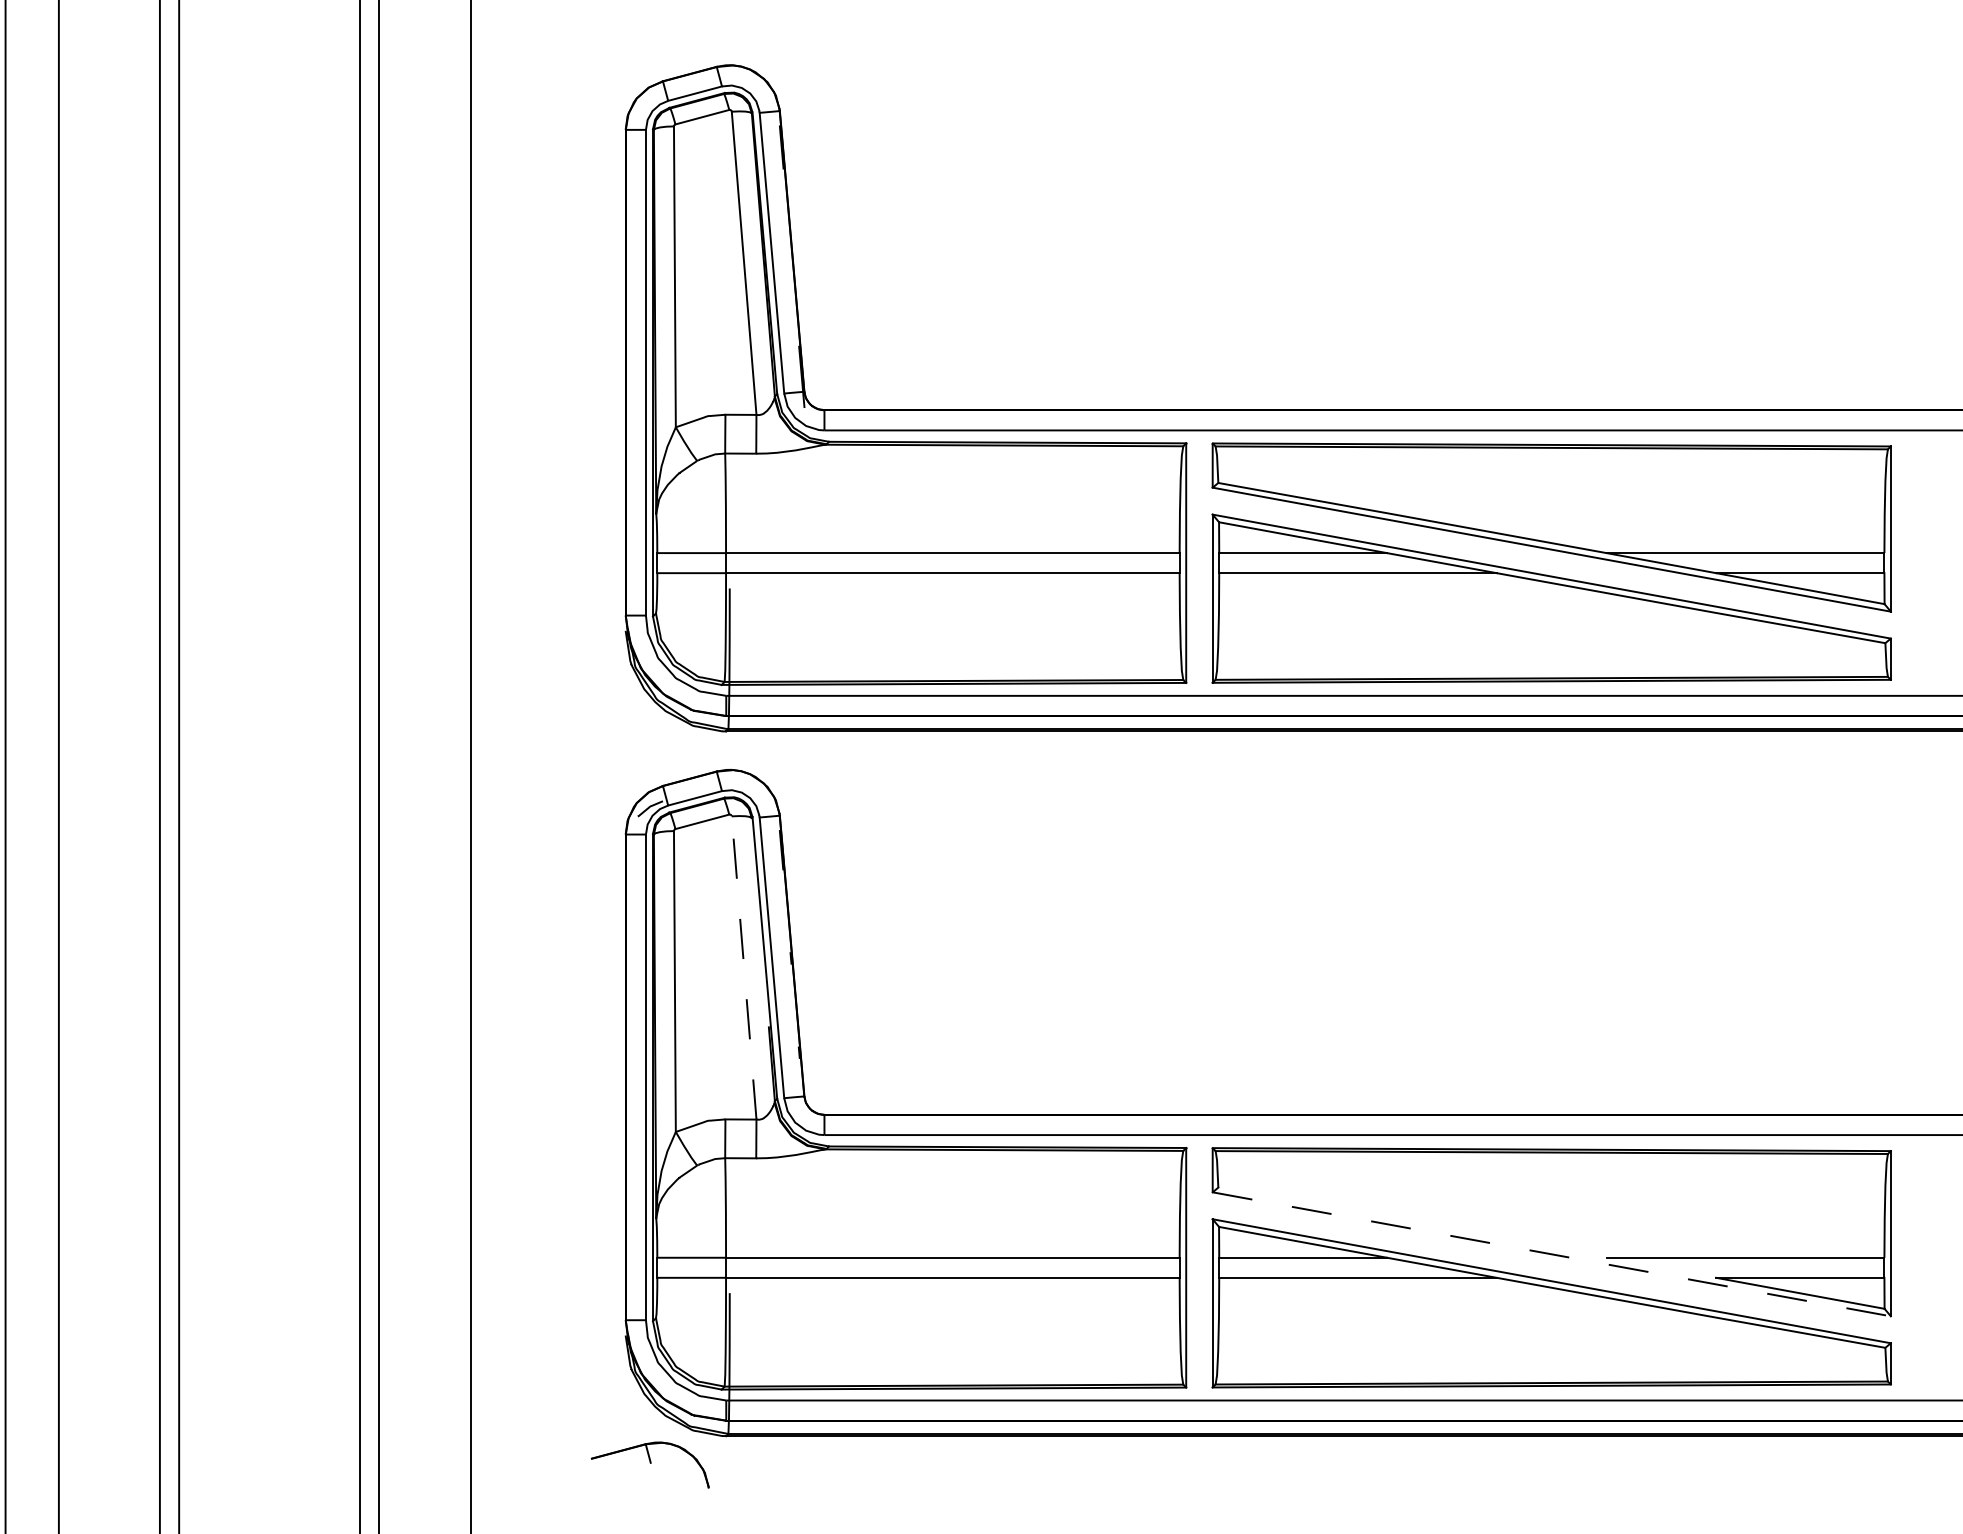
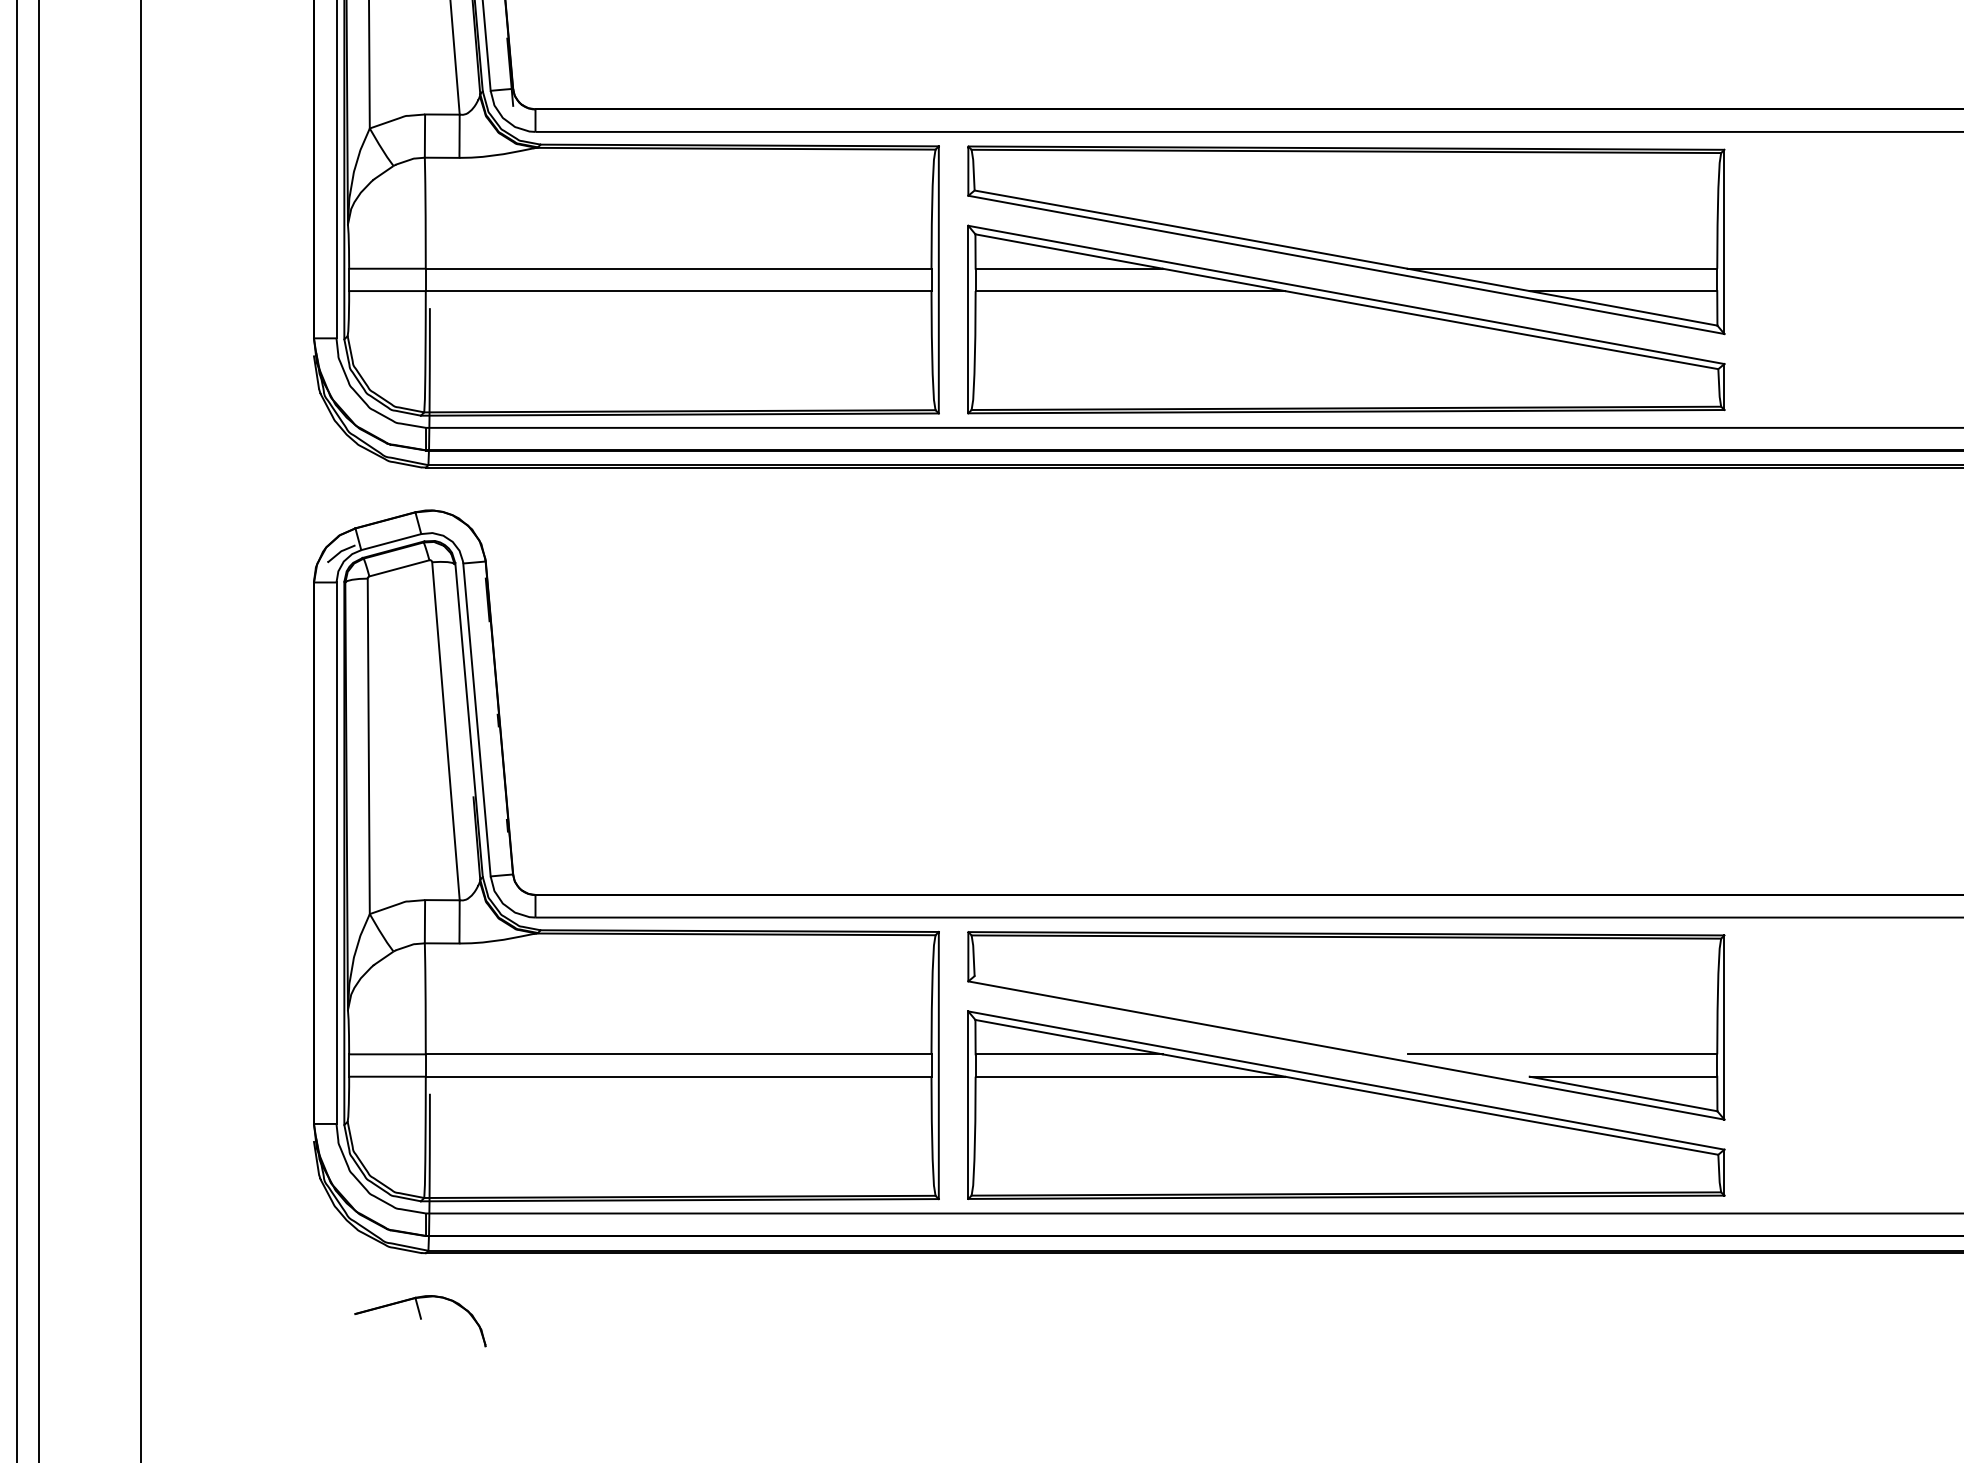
line: (744, 967) -> (446, 730), dashed -> solid
line: (1551, 1254) -> (1346, 1050), dashed -> solid
part: (649, 1464) -> (419, 1320), moved

